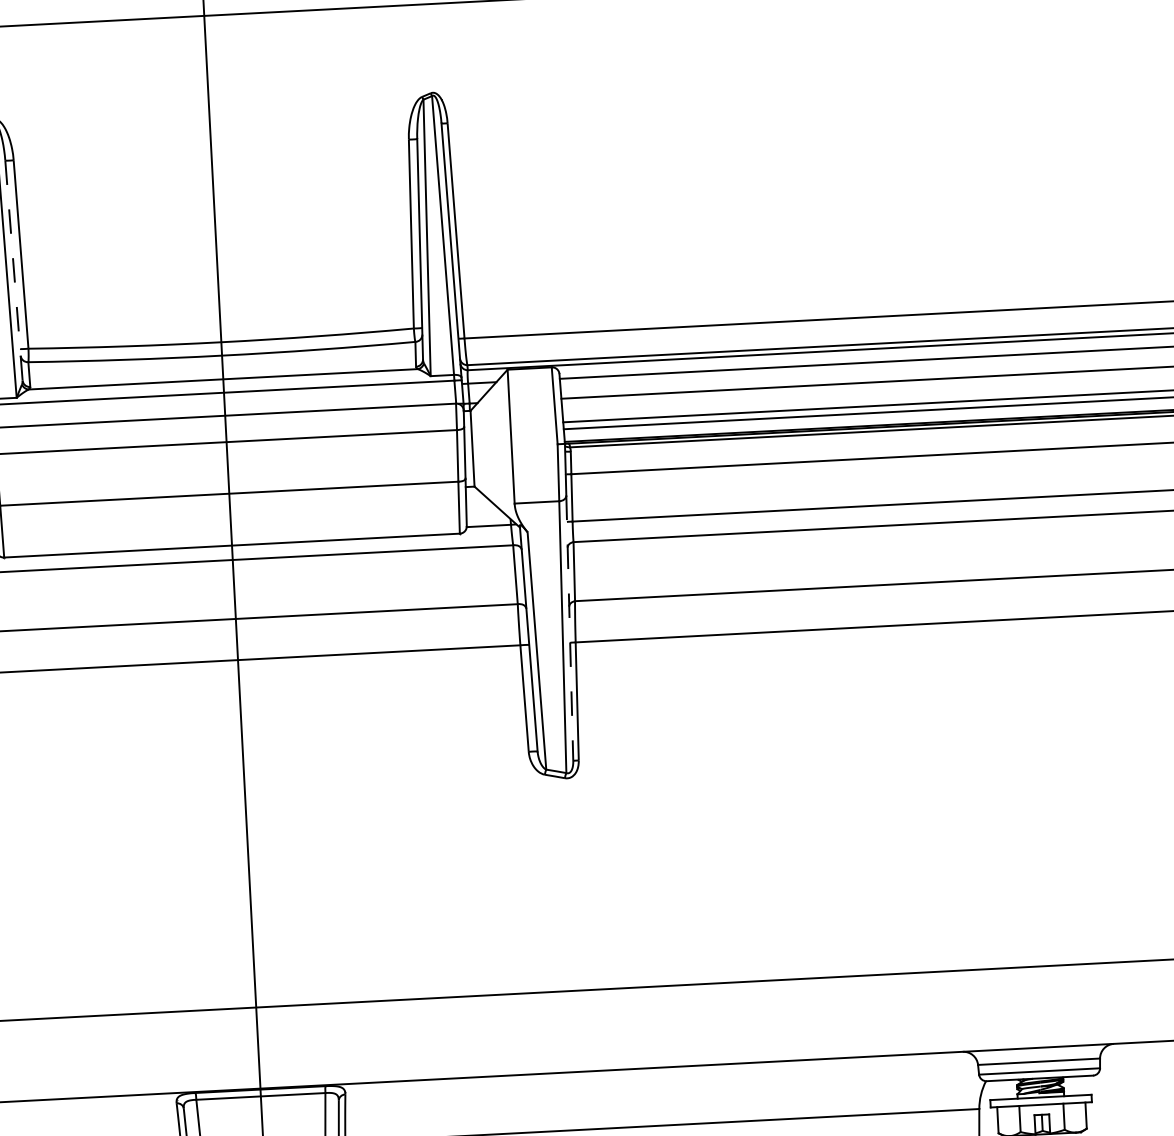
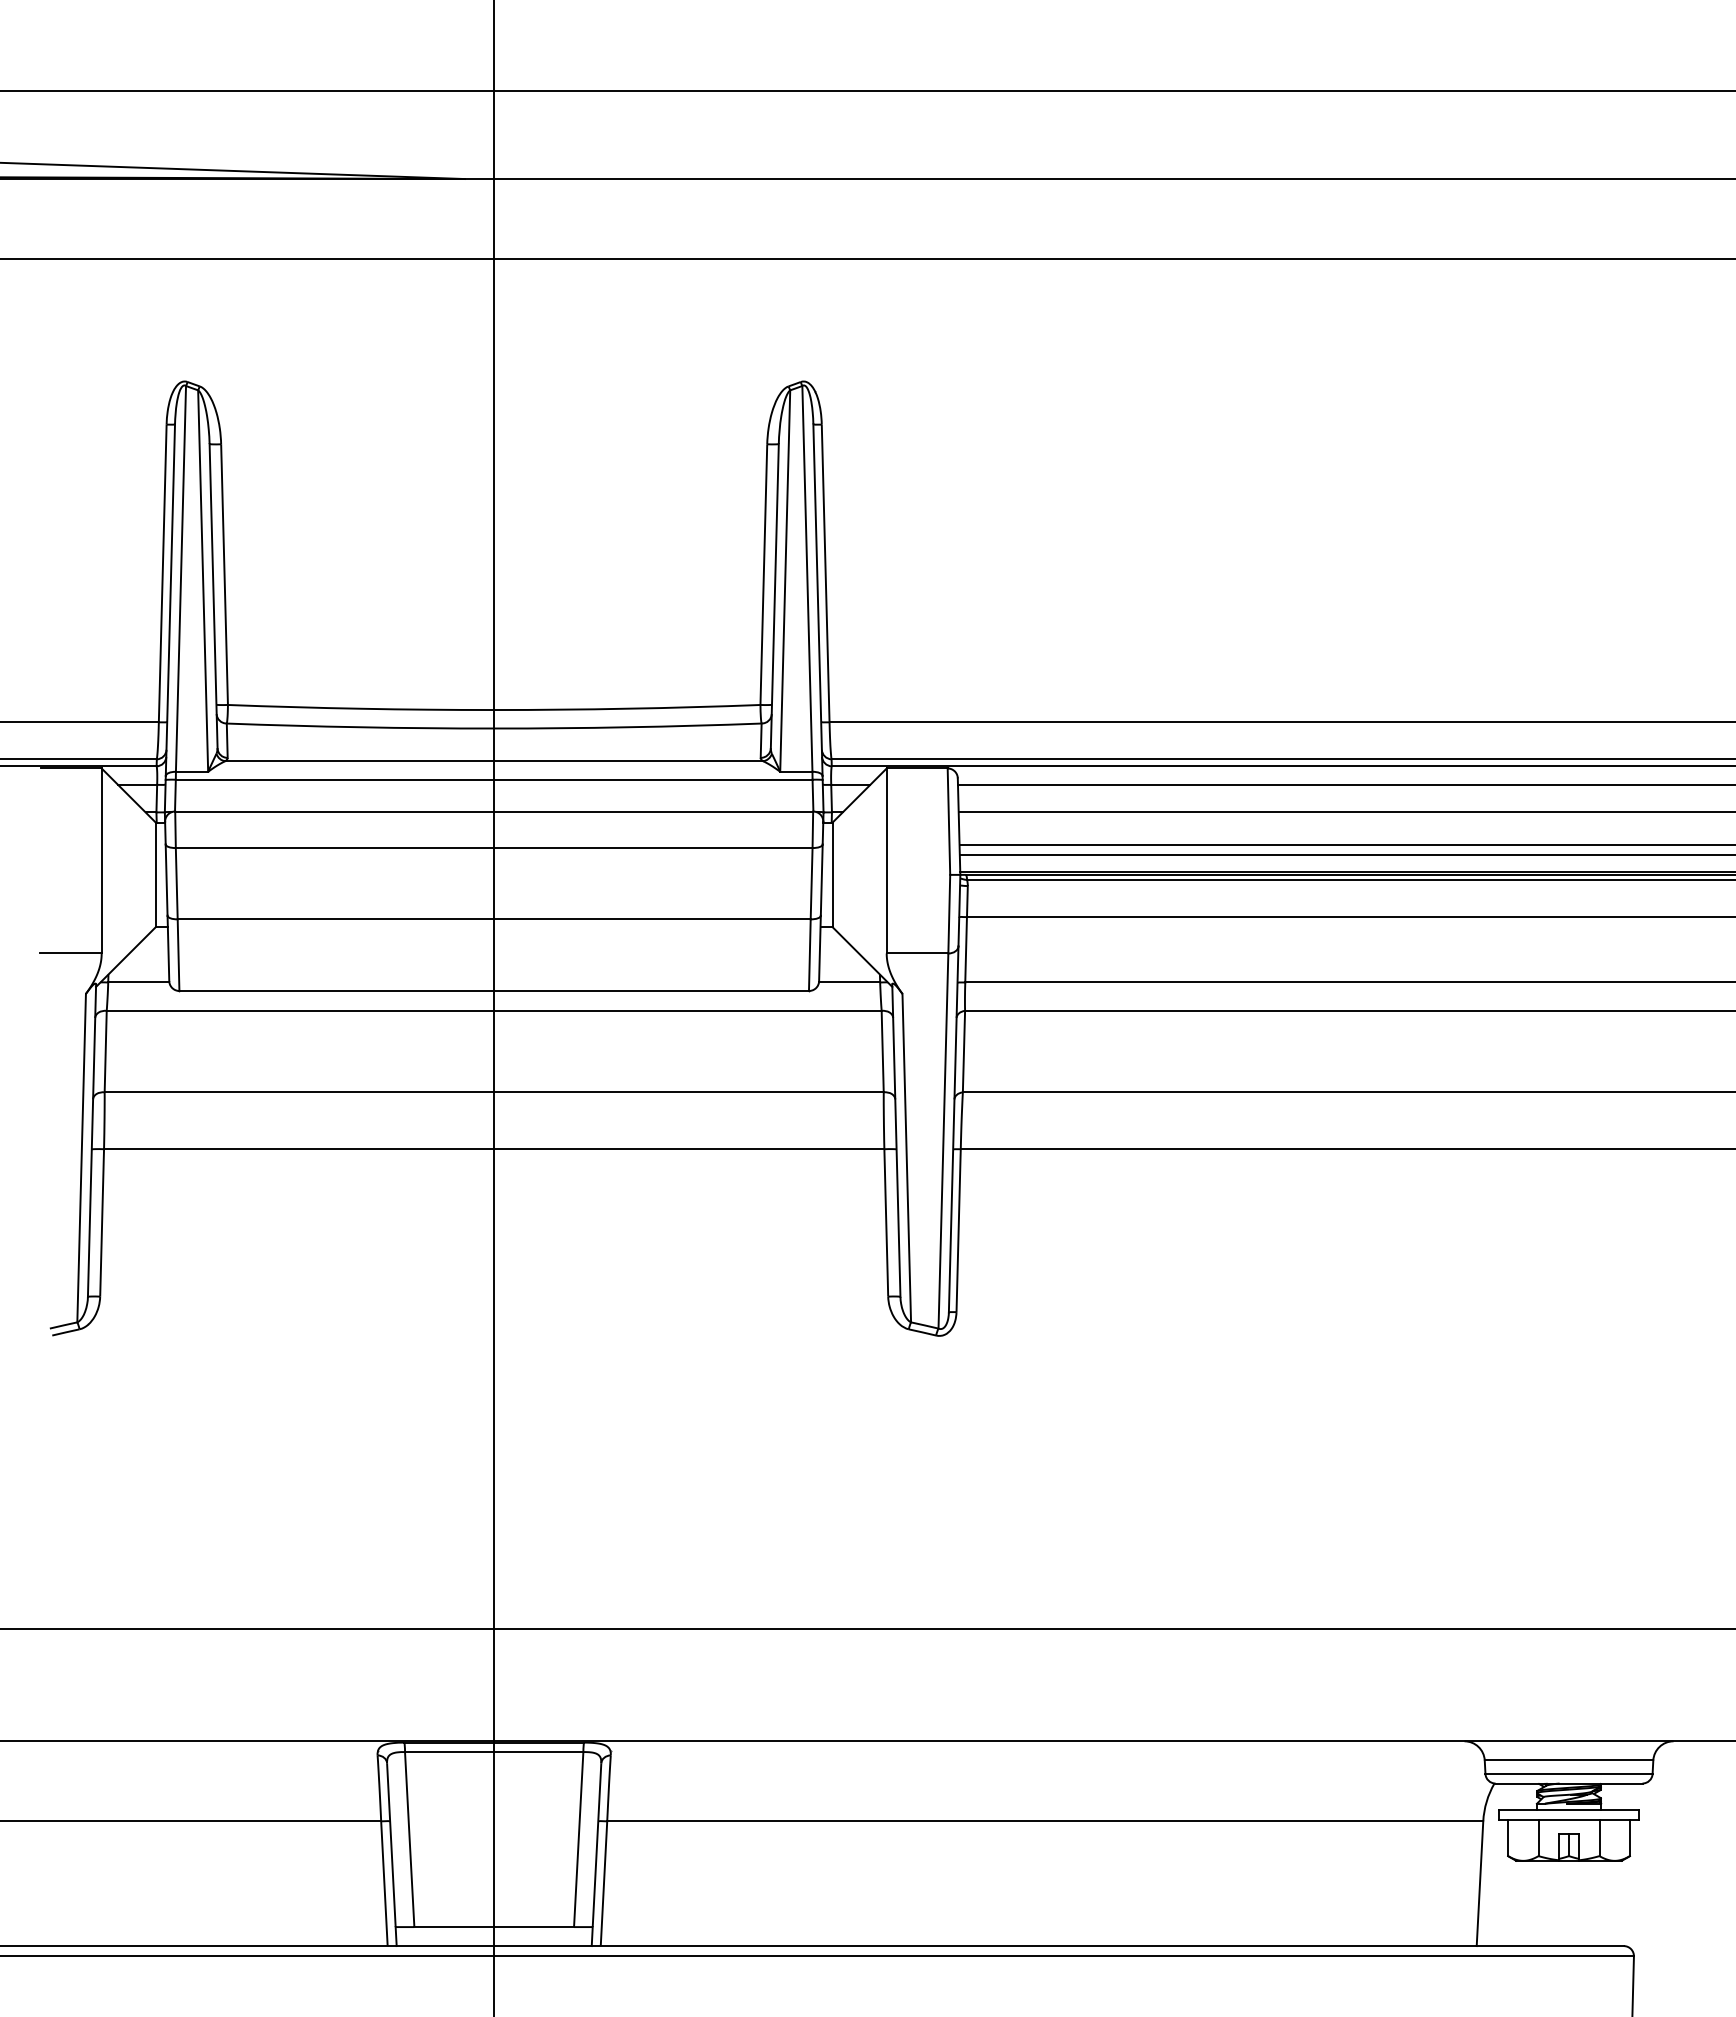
line: (13, 270) -> (213, 596), dashed -> solid
line: (569, 628) -> (953, 1129), dashed -> solid

